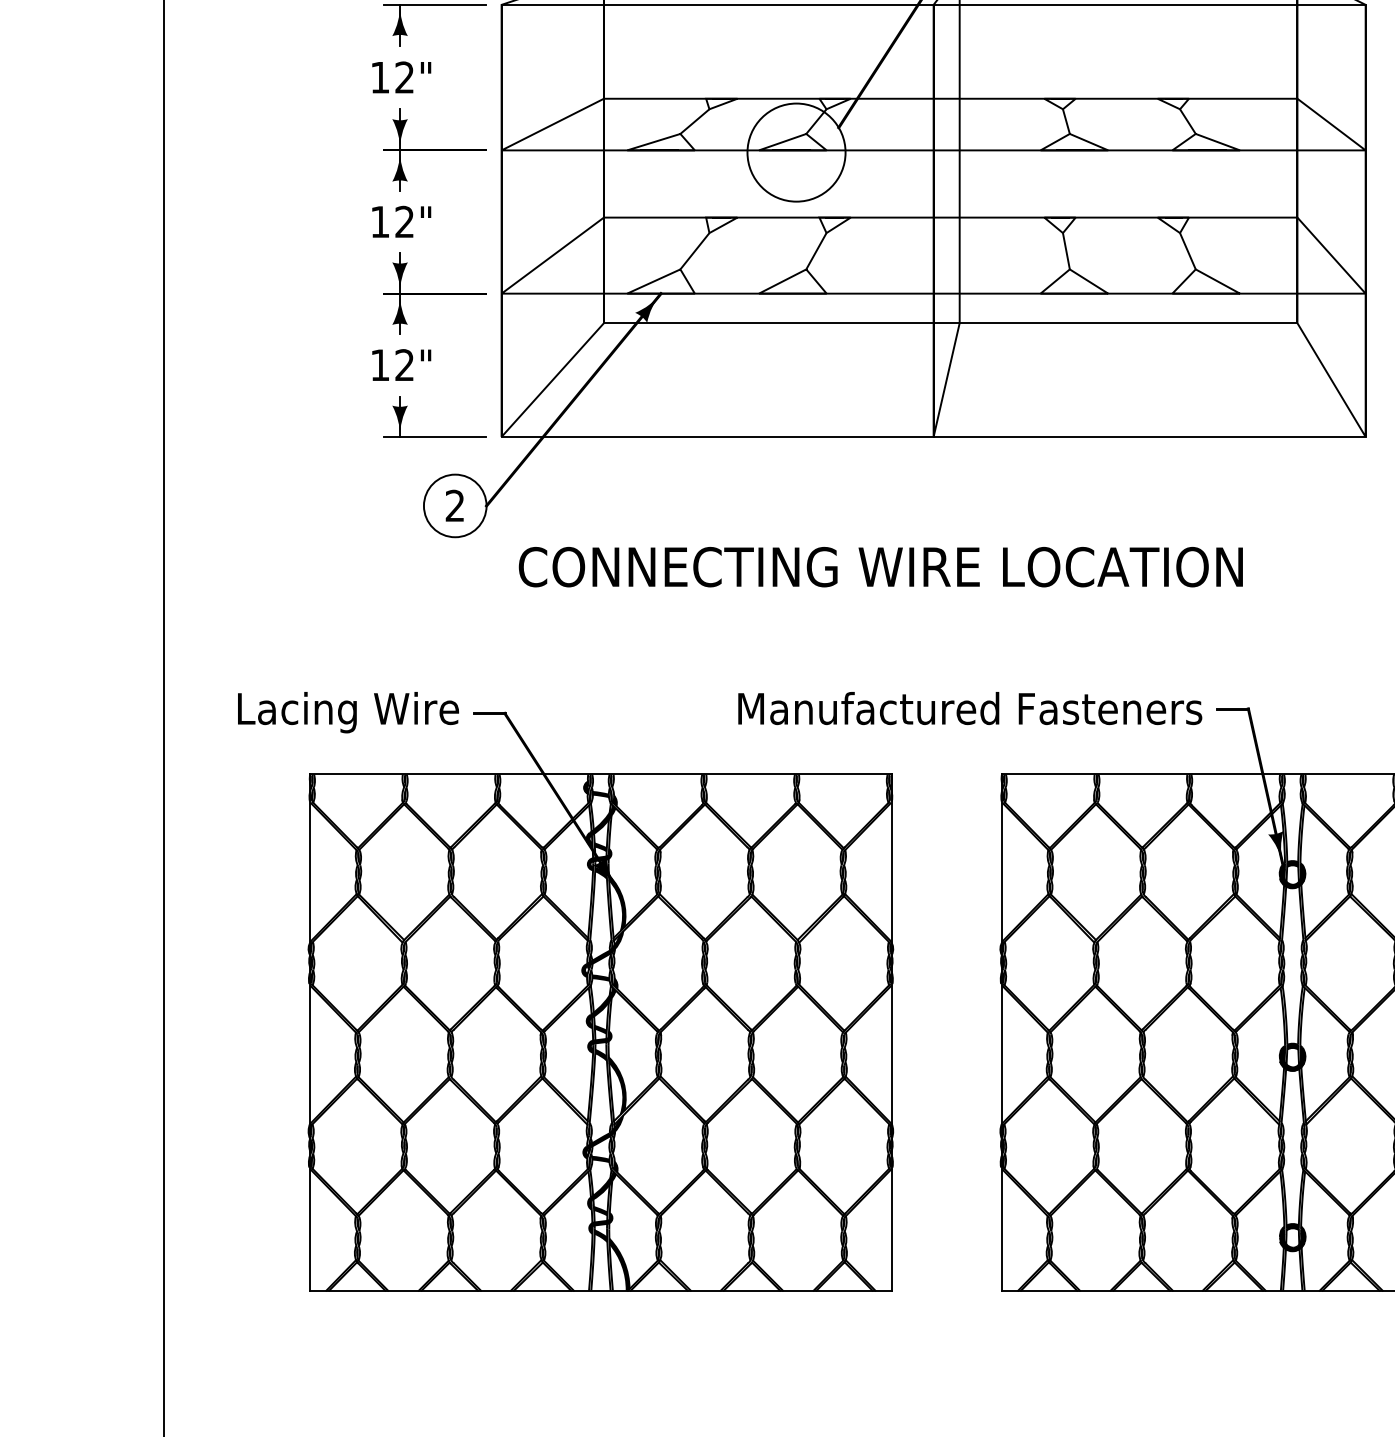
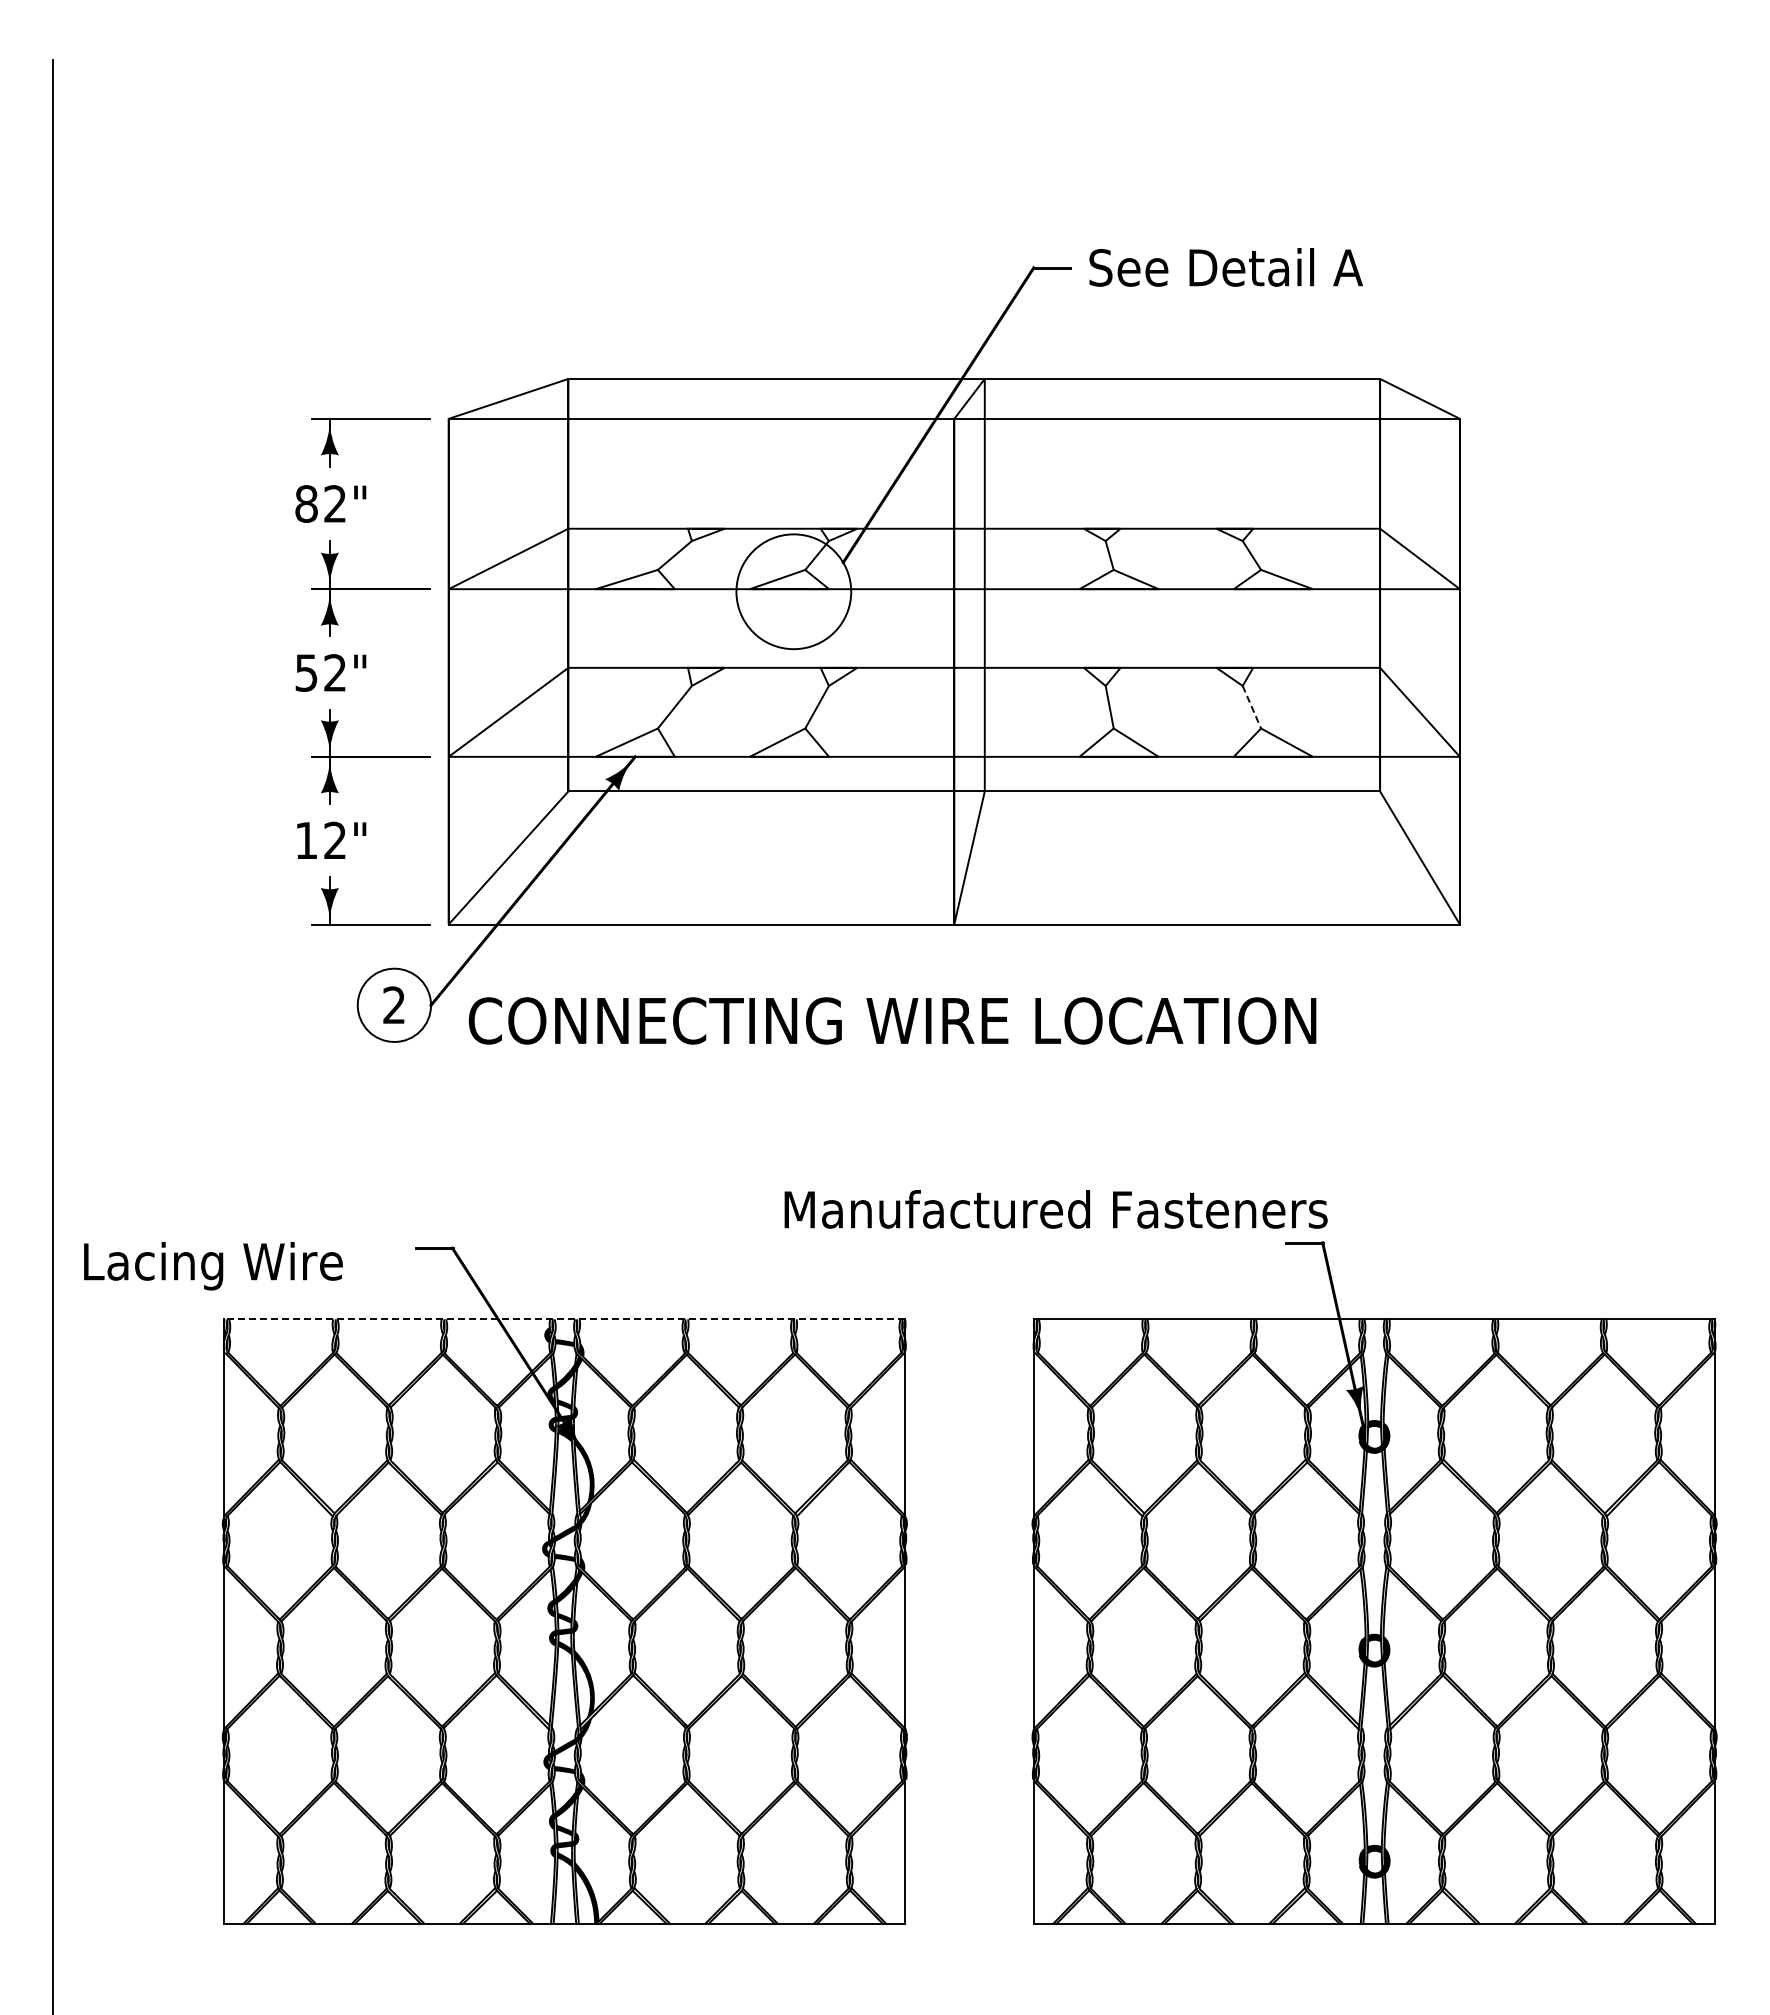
text: (380, 77) -> (306, 503), 12" -> 82"
text: (380, 221) -> (306, 672), 12" -> 52"
line: (1188, 251) -> (1252, 707), solid -> dashed
text: (880, 566) -> (892, 1020), moved
text: (969, 708) -> (1055, 1209), moved
text: (348, 712) -> (213, 1266), moved
line: (600, 774) -> (564, 1319), solid -> dashed

